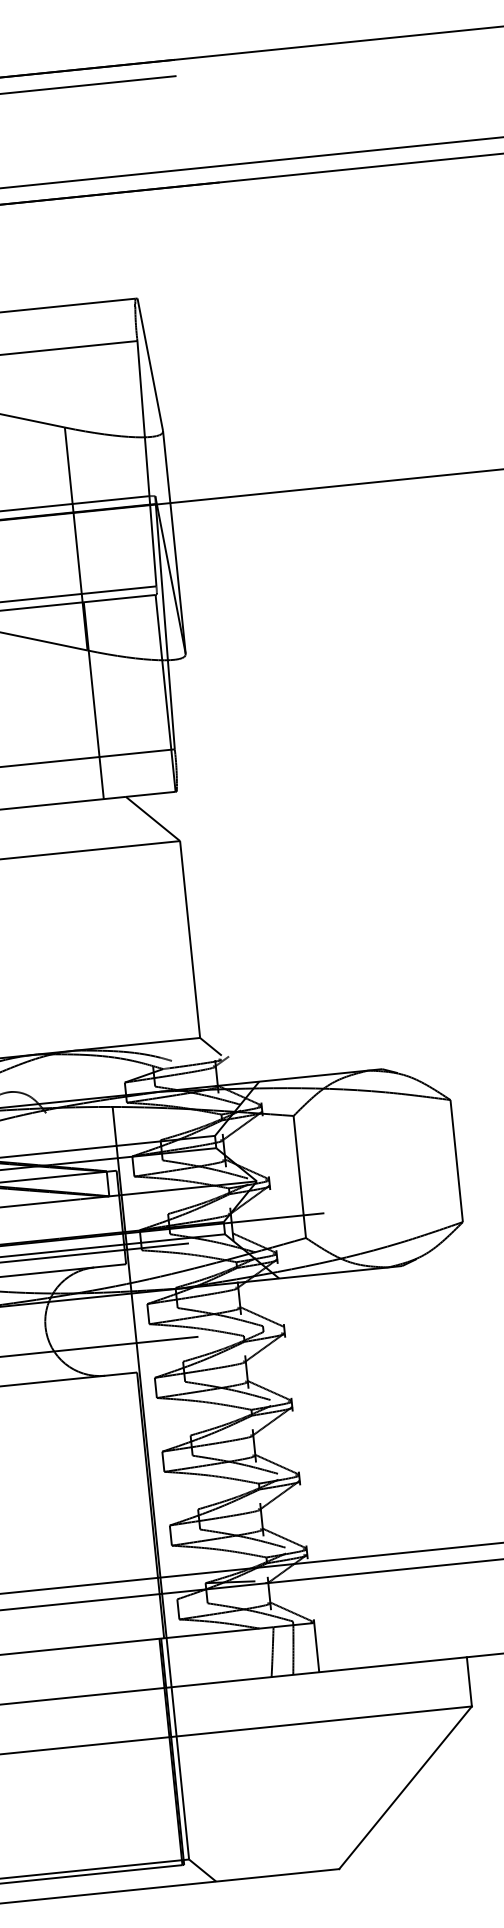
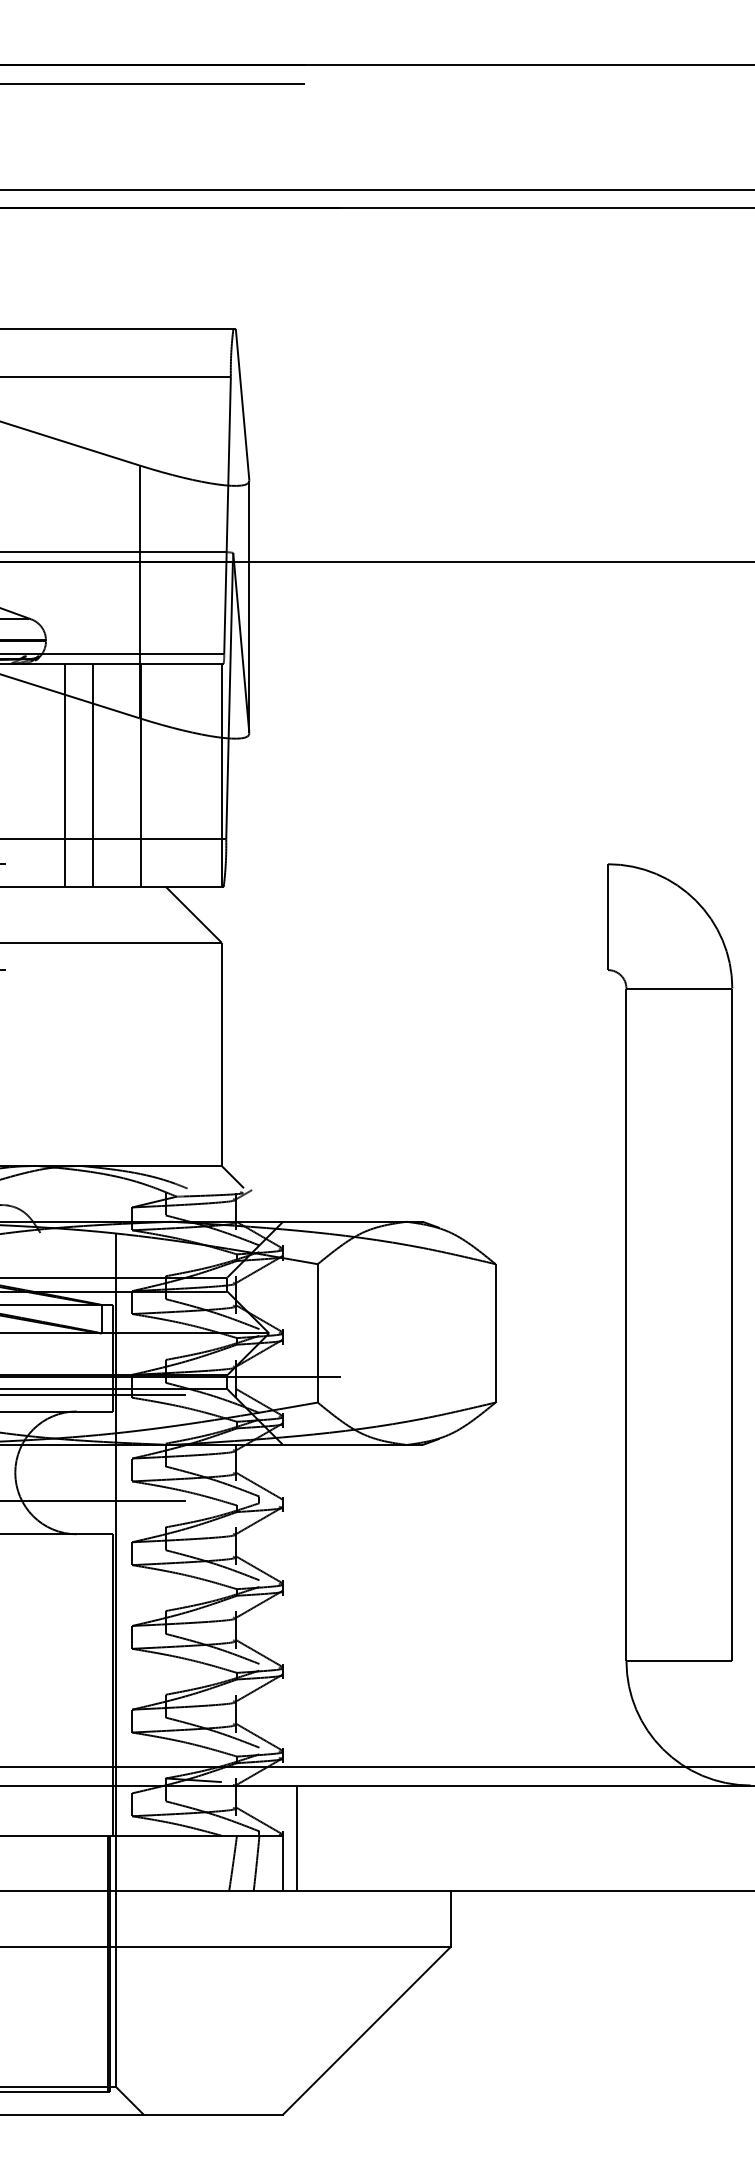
line: (51, 704) -> (93, 774), added
line: (27, 706) -> (65, 774), added
line: (326, 1624) -> (296, 1838), added

